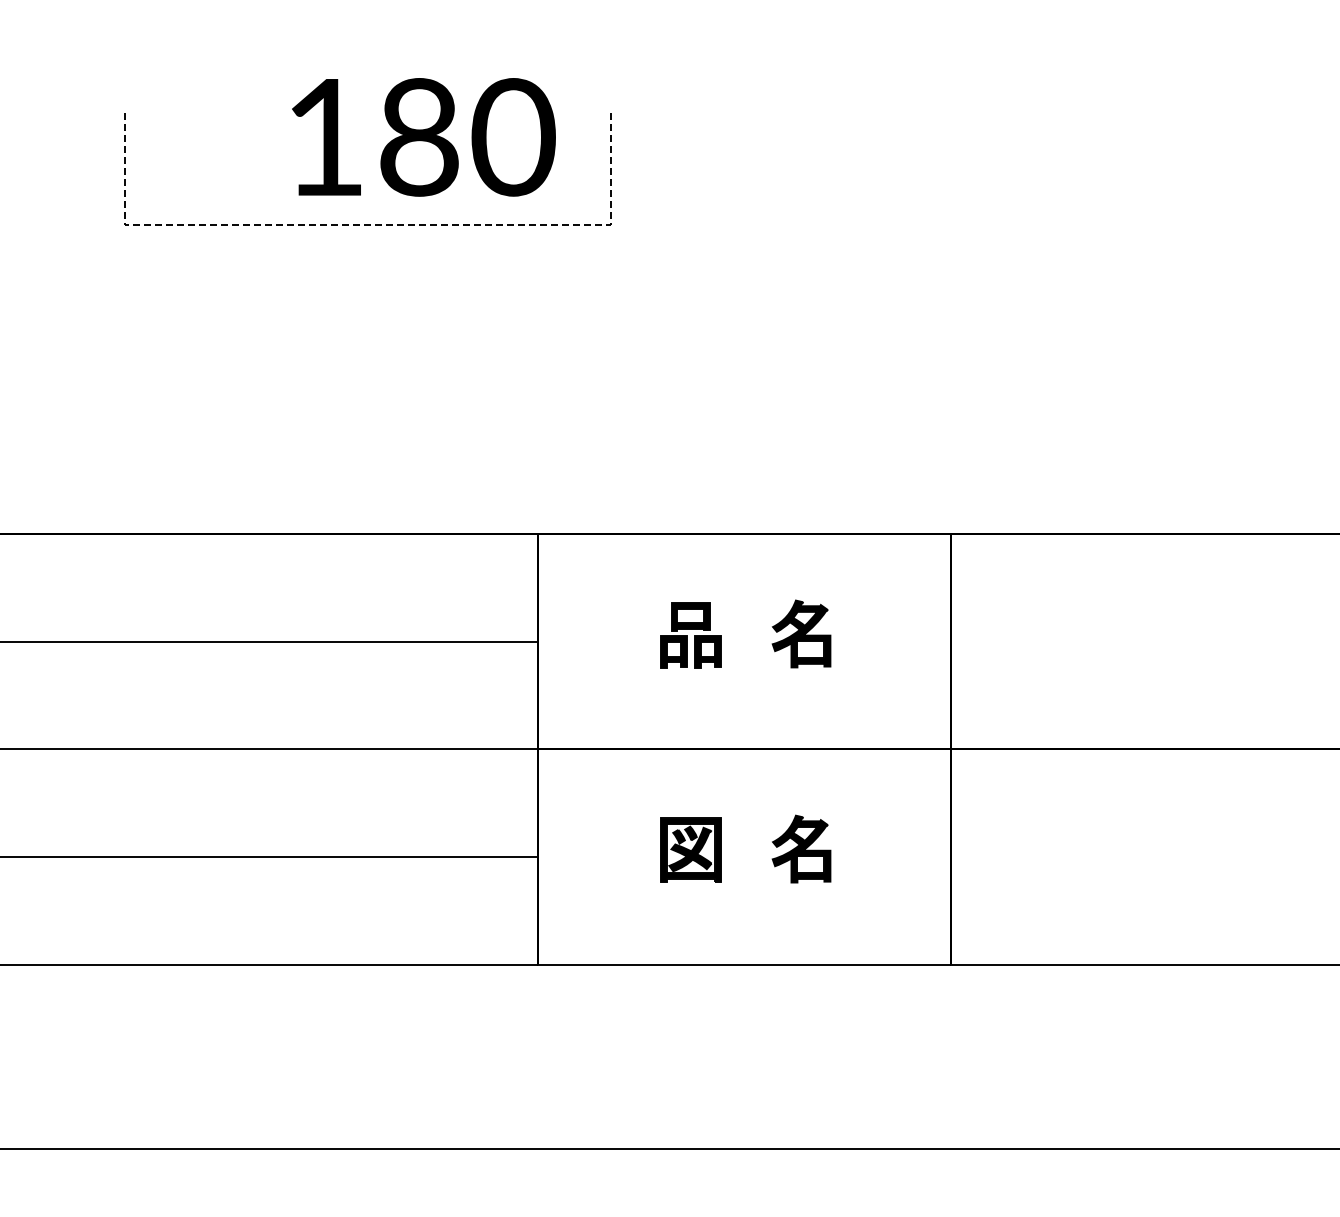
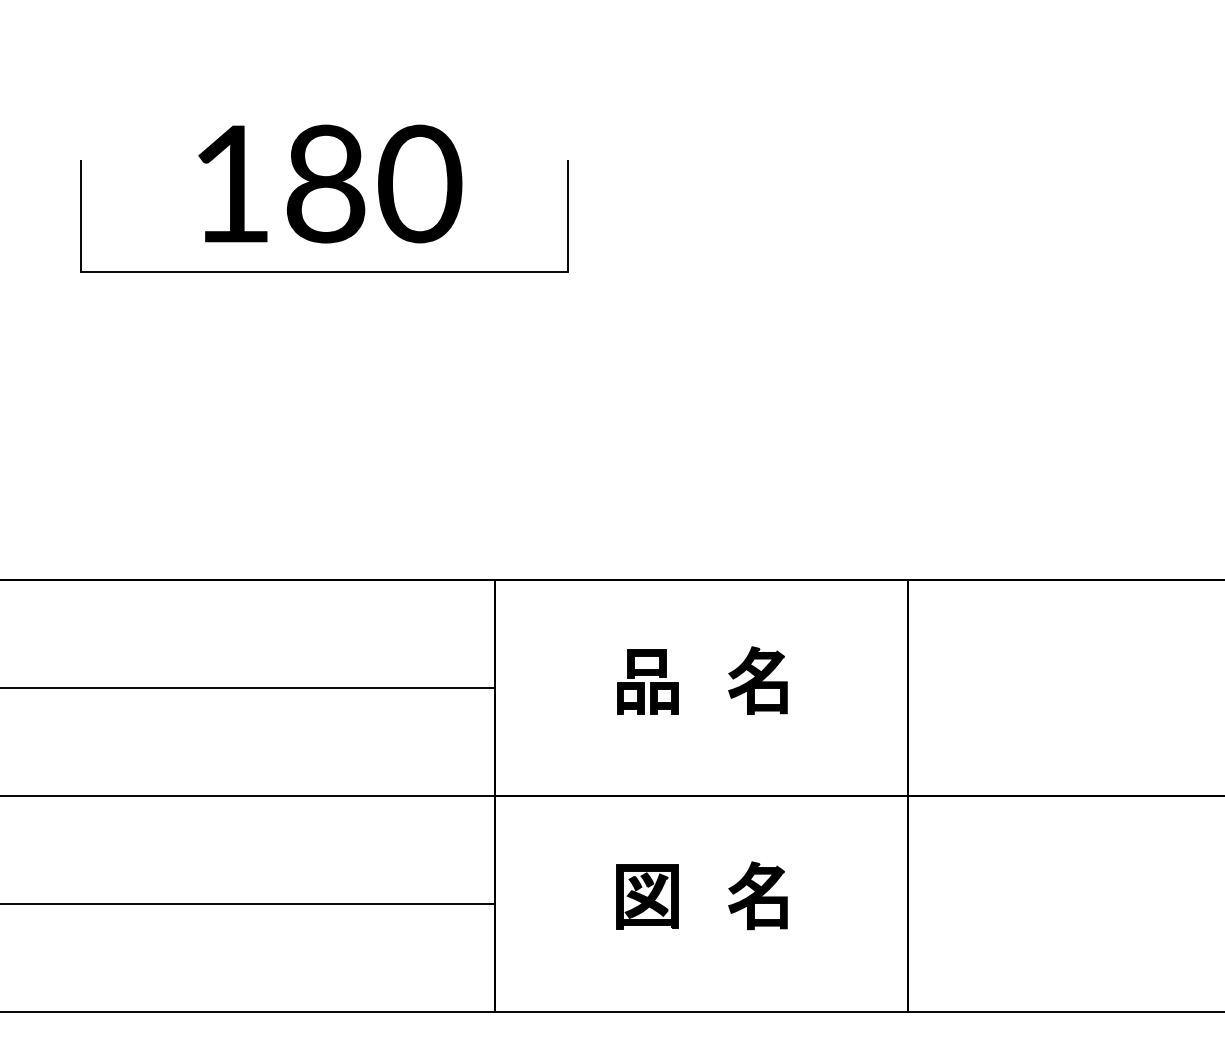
text: (423, 137) -> (329, 184), moved
line: (367, 225) -> (323, 272), dashed -> solid

